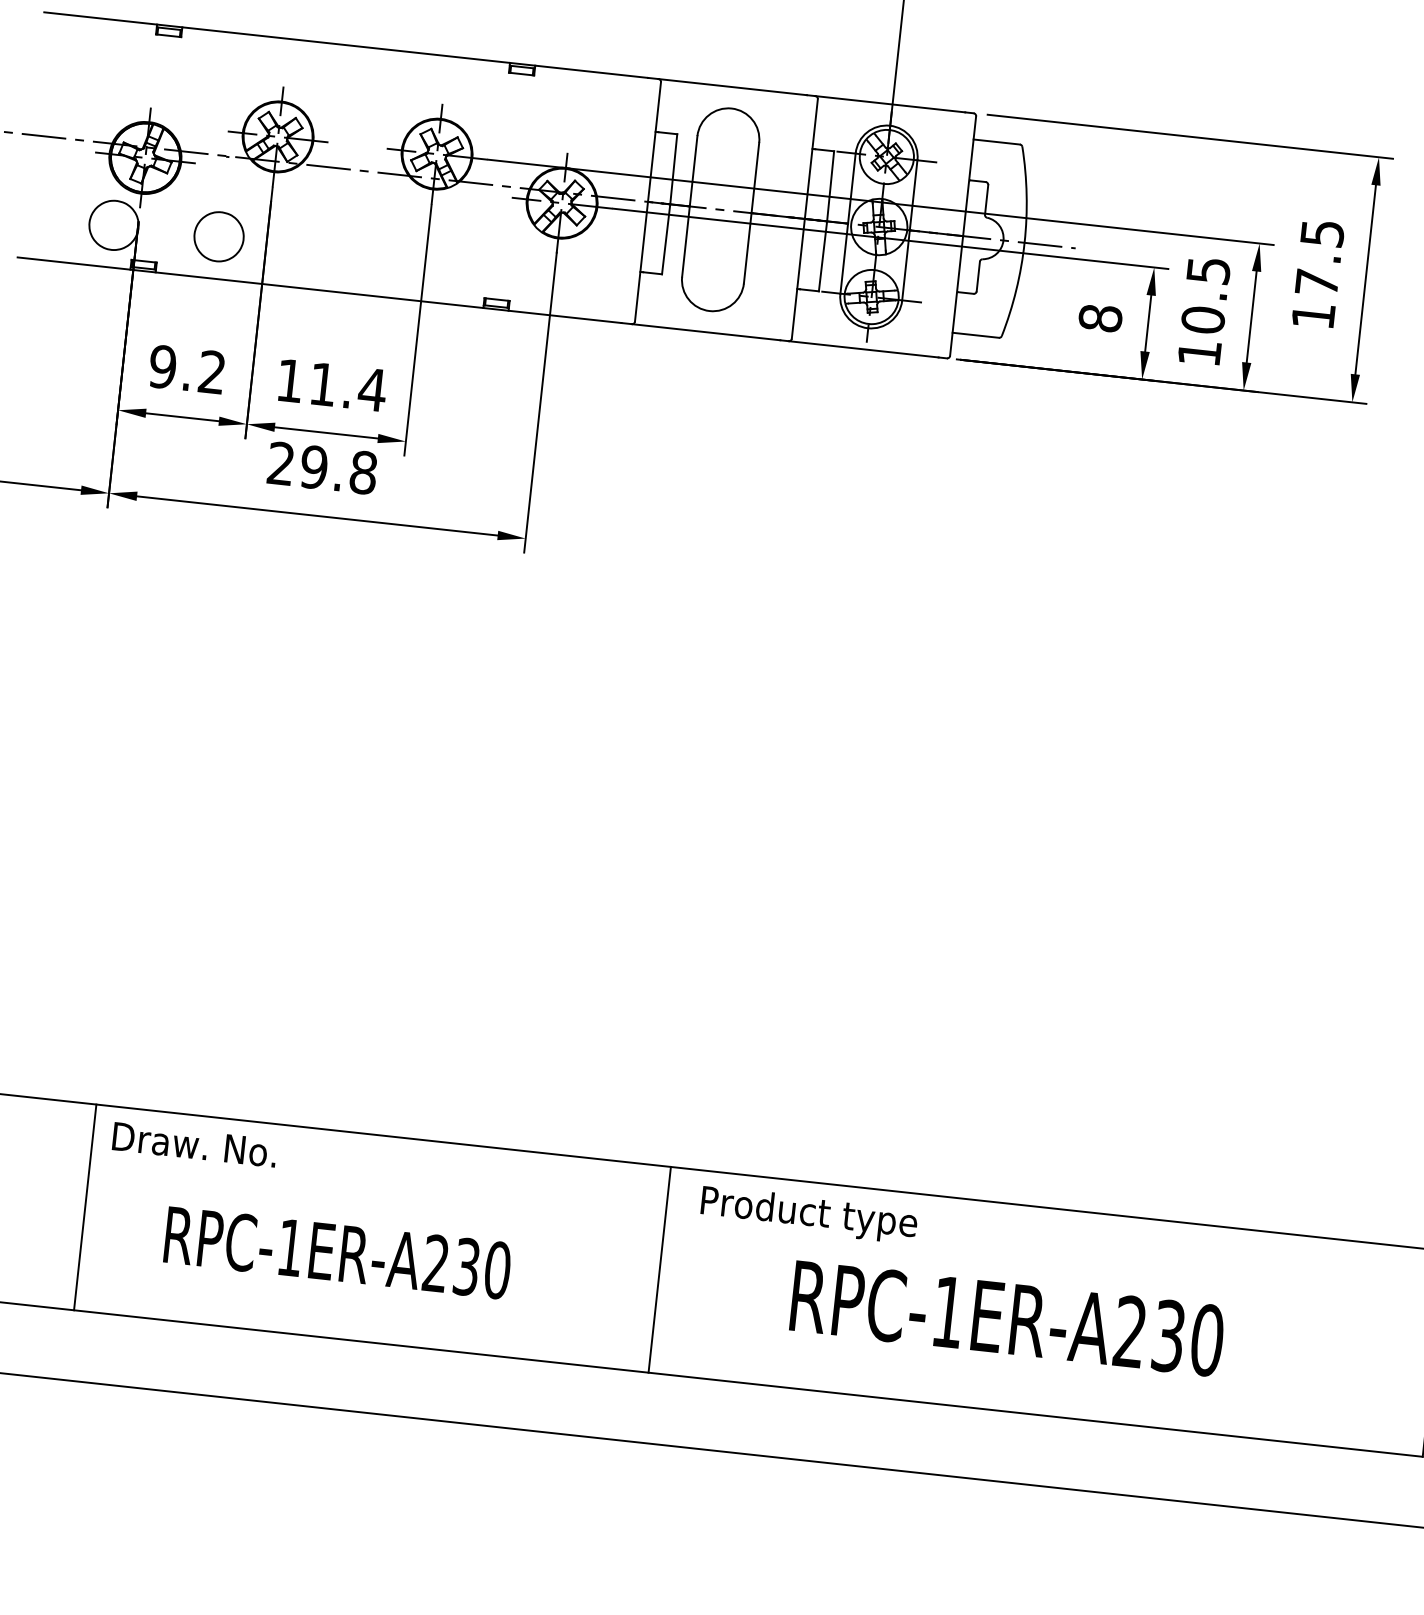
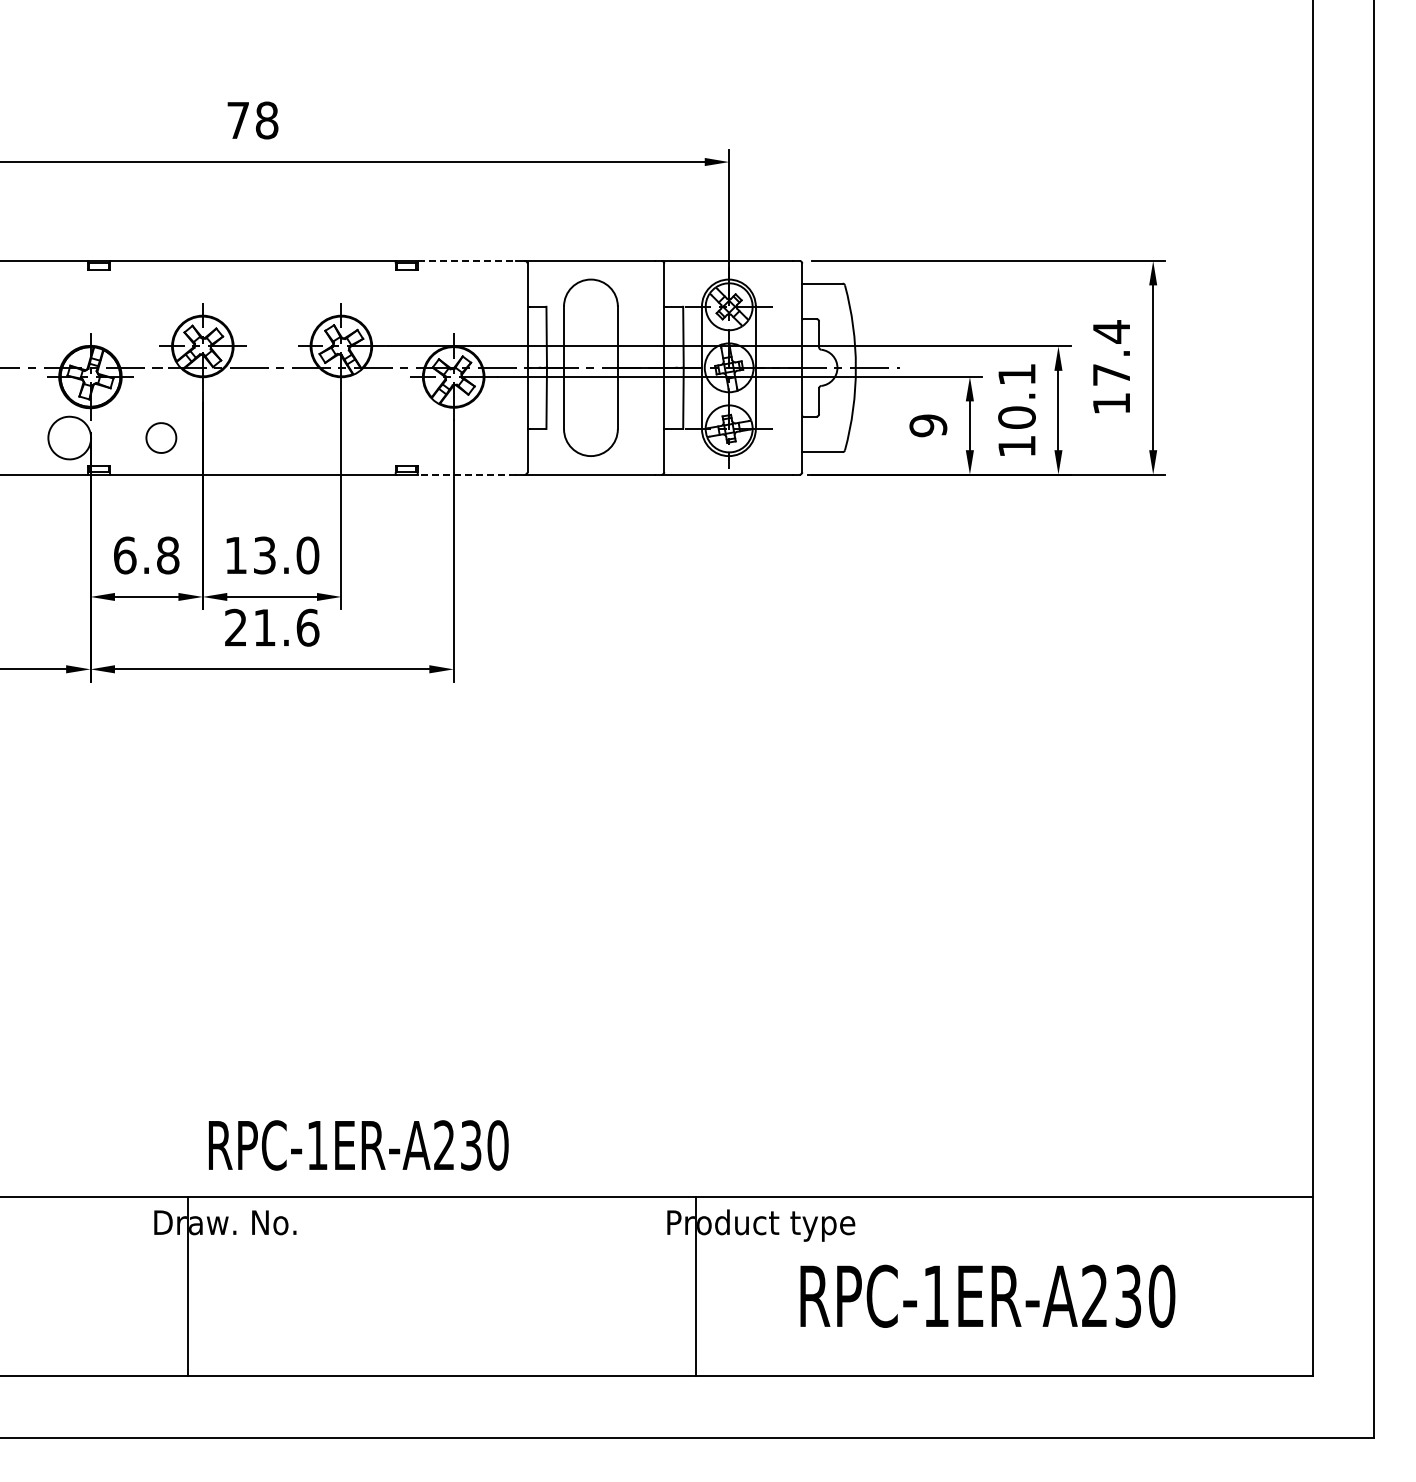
line: (592, 72) -> (467, 261), solid -> dashed
text: (1322, 232) -> (1111, 331), 17.5 -> 17.4
part: (219, 236) -> (161, 437), size x0.7
text: (1208, 270) -> (1016, 374), 10.5 -> 10.1
line: (564, 316) -> (466, 474), solid -> dashed
text: (1100, 318) -> (928, 425), 8 -> 9
text: (187, 369) -> (146, 555), 9.2 -> 6.8
text: (348, 387) -> (286, 555), 11.4 -> 13.0
text: (339, 469) -> (286, 627), 29.8 -> 21.6
line: (84, 1207) -> (187, 1286), moved
text: (337, 1253) -> (358, 1145), moved
line: (659, 1269) -> (695, 1286), moved
text: (1007, 1317) -> (987, 1295), moved

